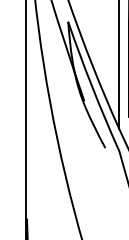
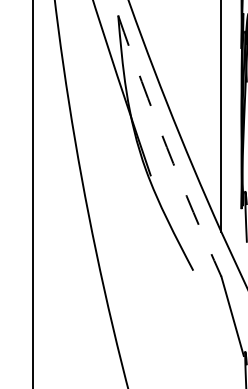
arc: (92, 87) -> (167, 148), solid -> dashed

